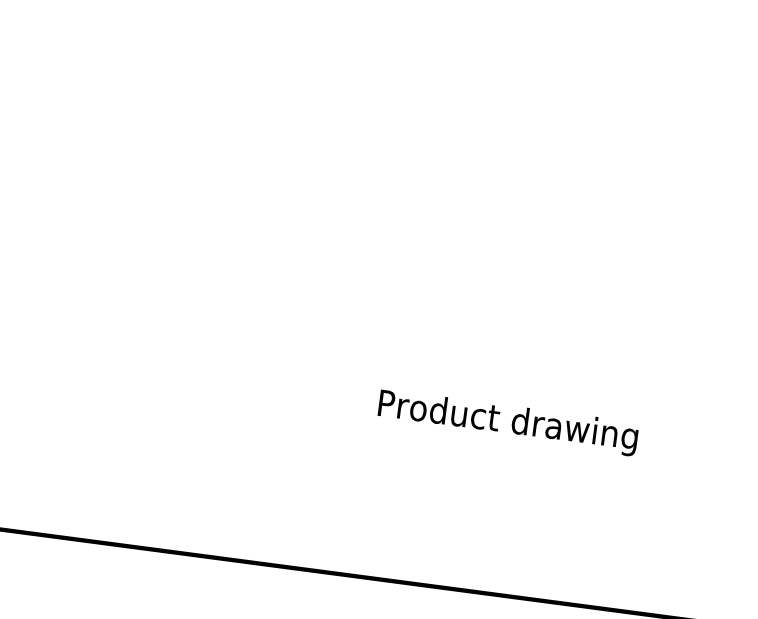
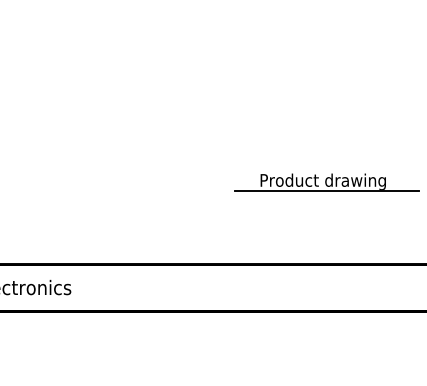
line: (512, 441) -> (326, 190), added

